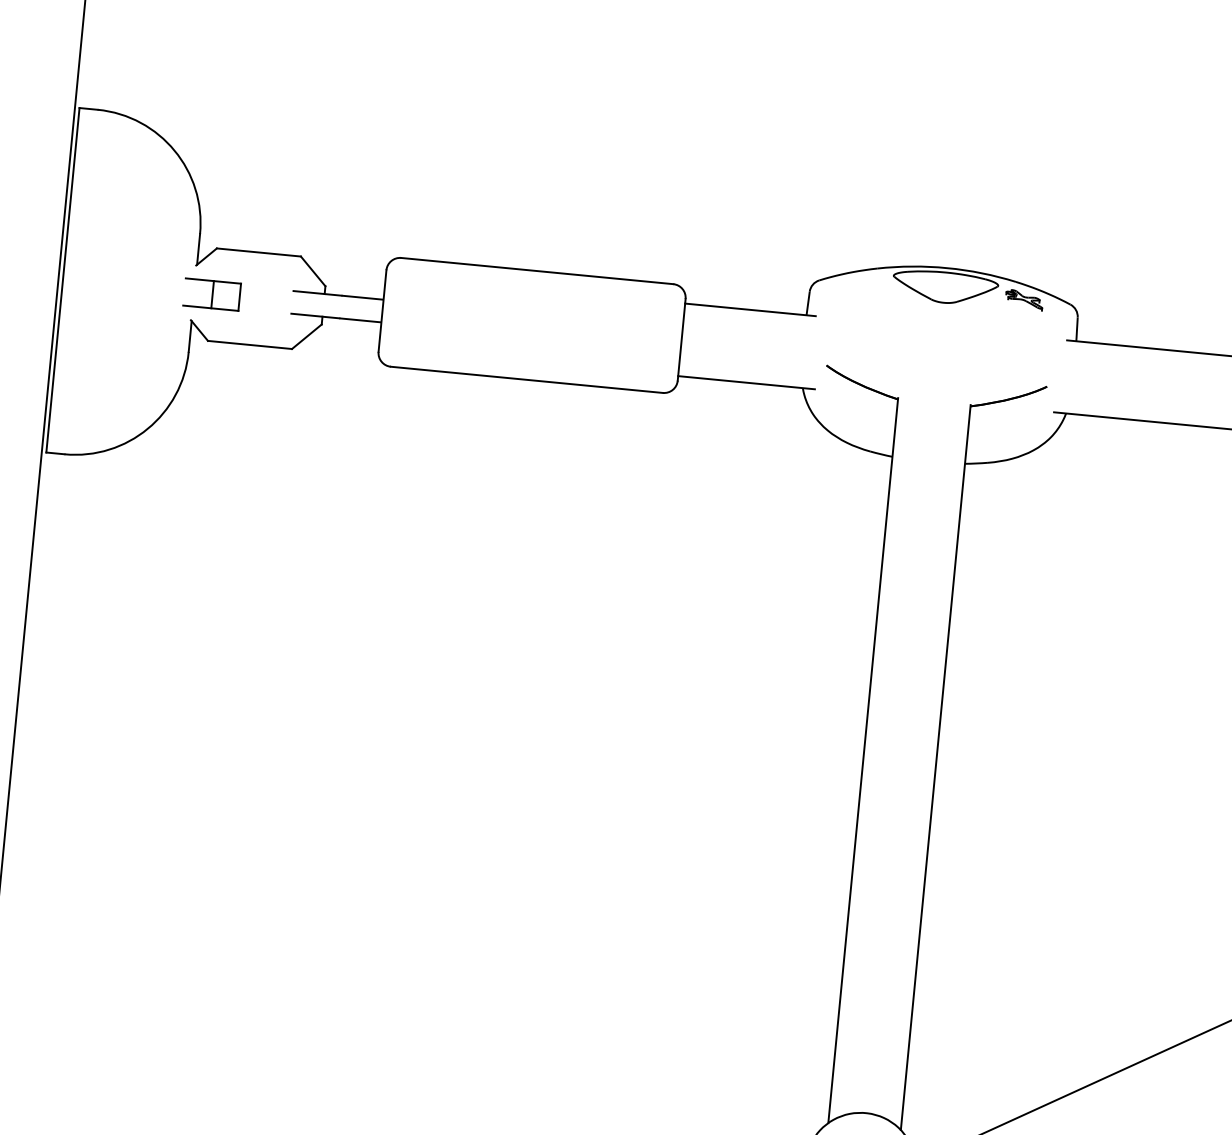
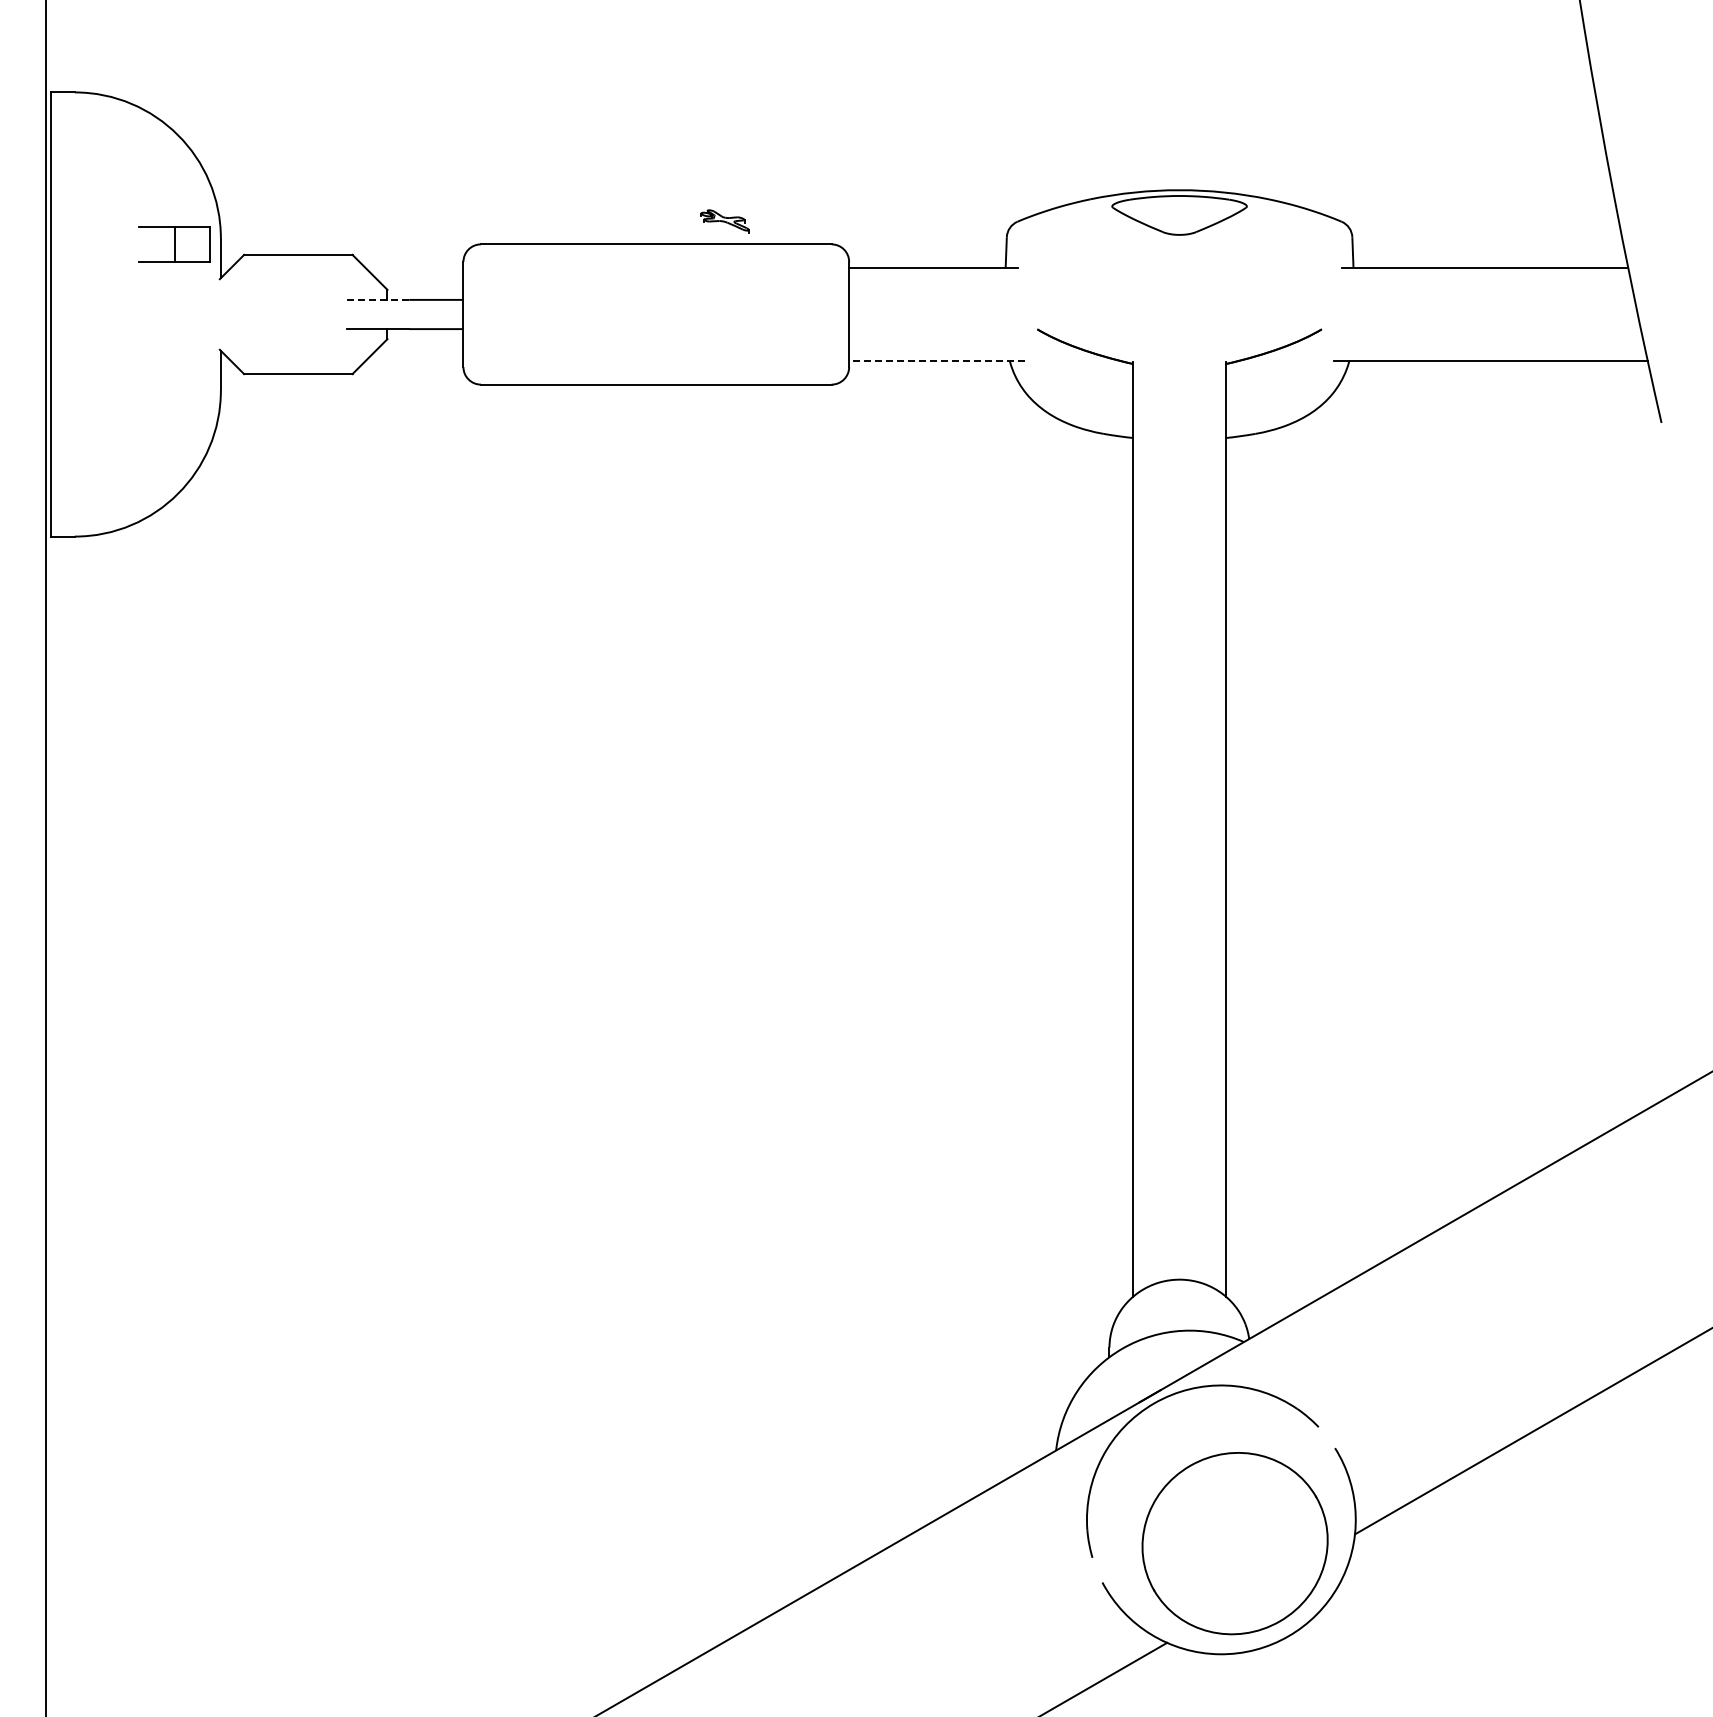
line: (317, 293) -> (378, 299), solid -> dashed
part: (211, 294) -> (174, 244), moved
part: (1023, 300) -> (724, 221), moved
line: (745, 382) -> (936, 361), solid -> dashed

